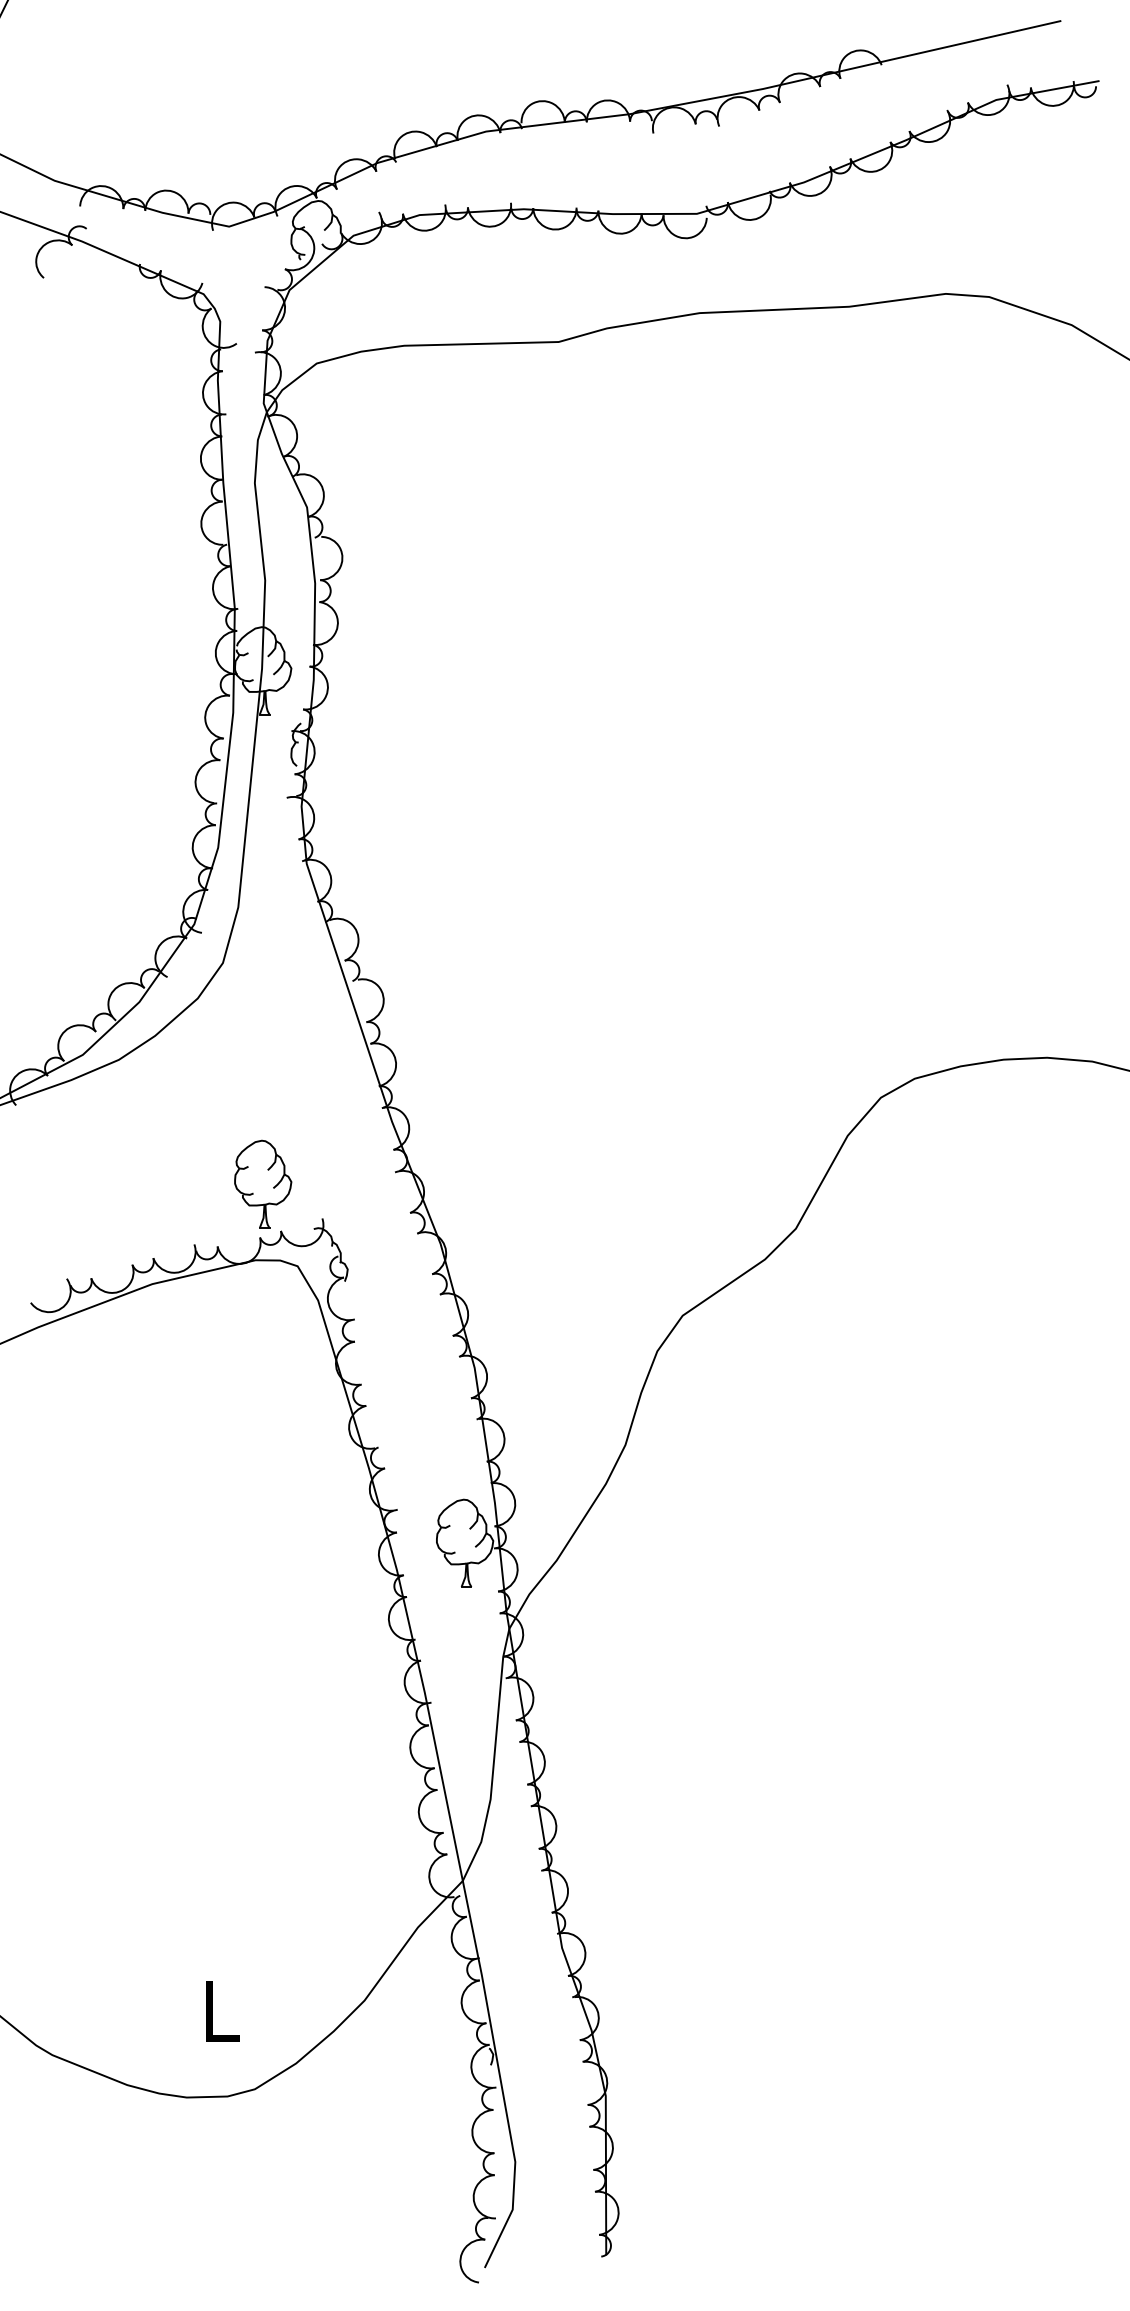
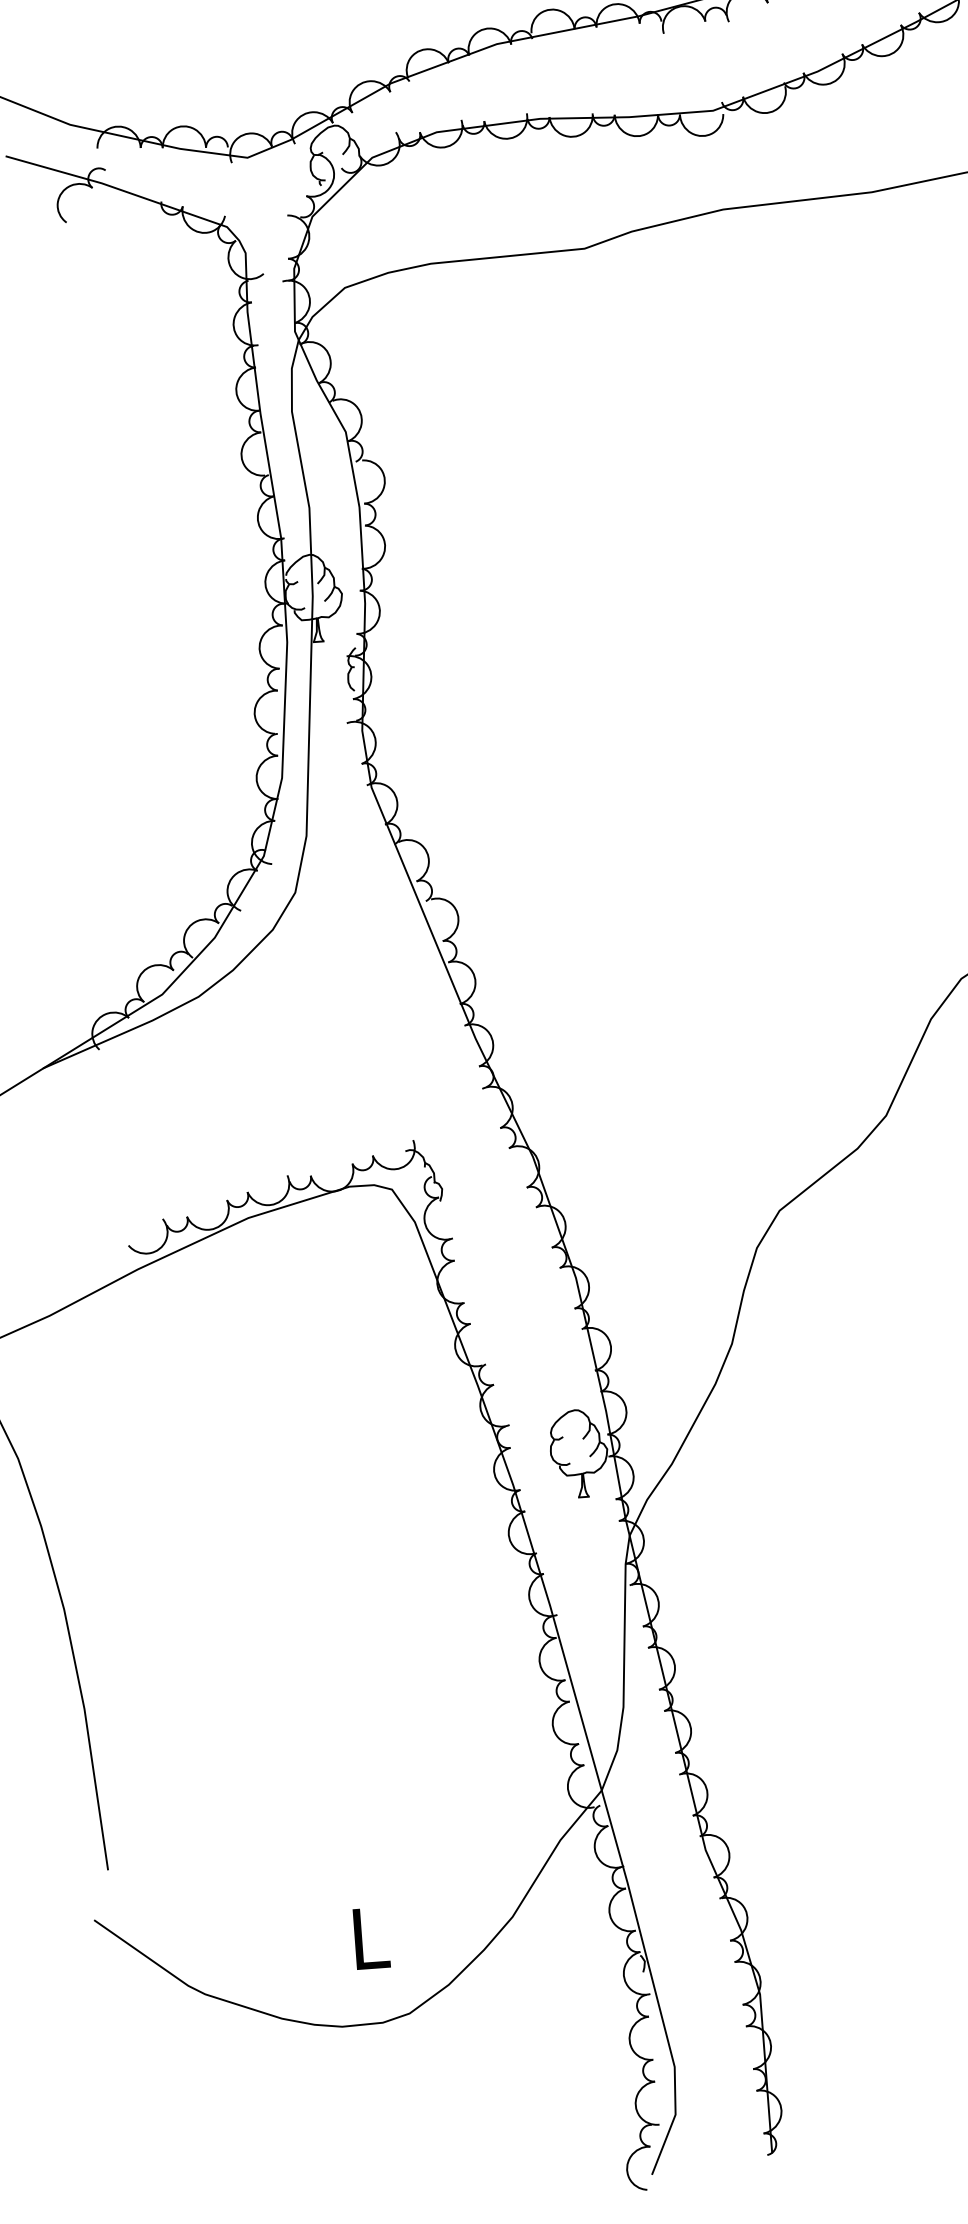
part: (263, 1183) -> (351, 1109), removed

